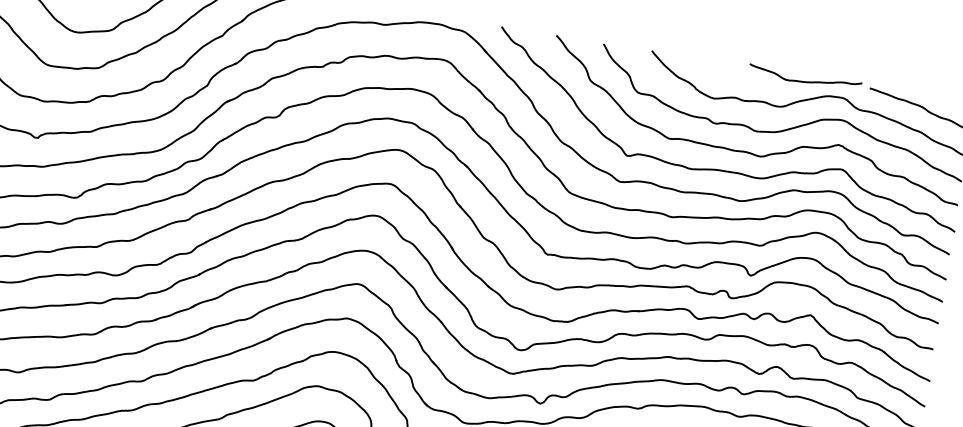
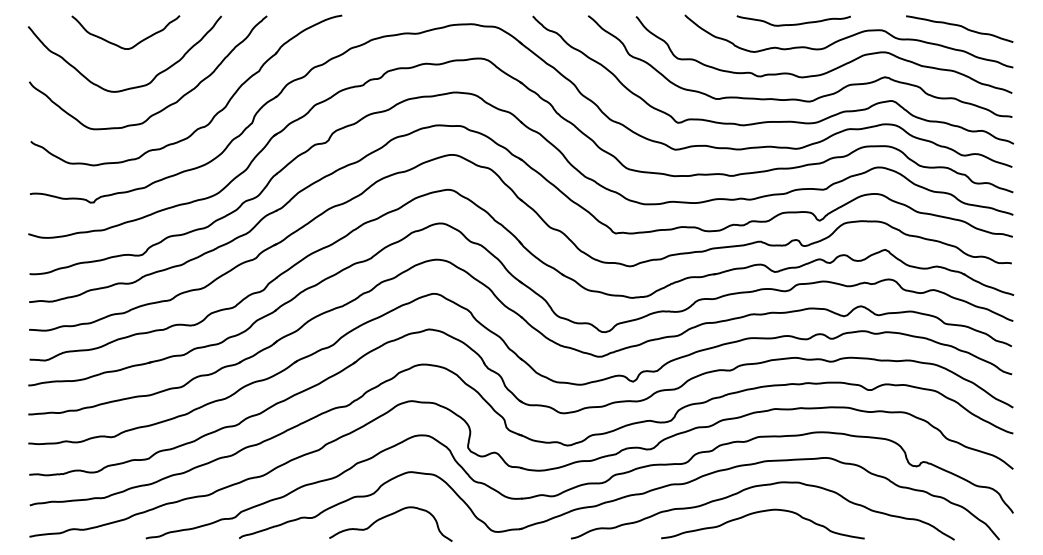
curve: (805, 80) -> (794, 23), moved

